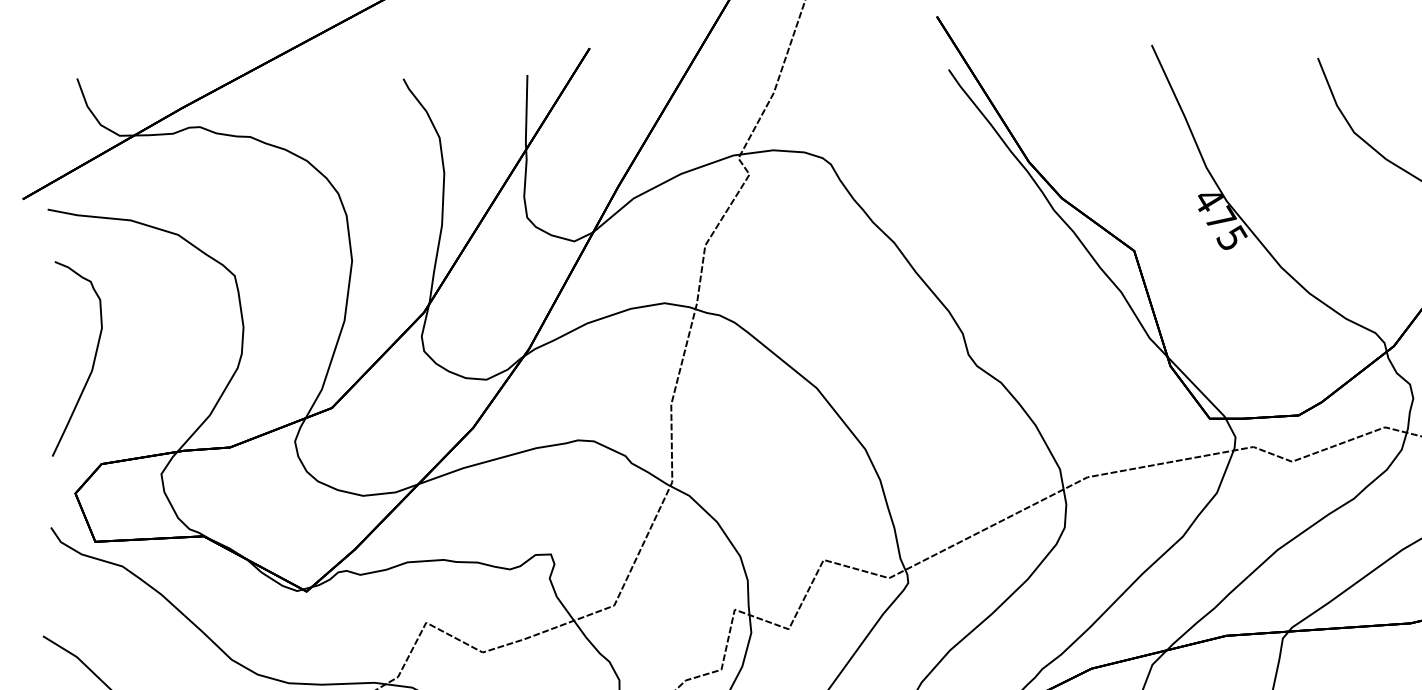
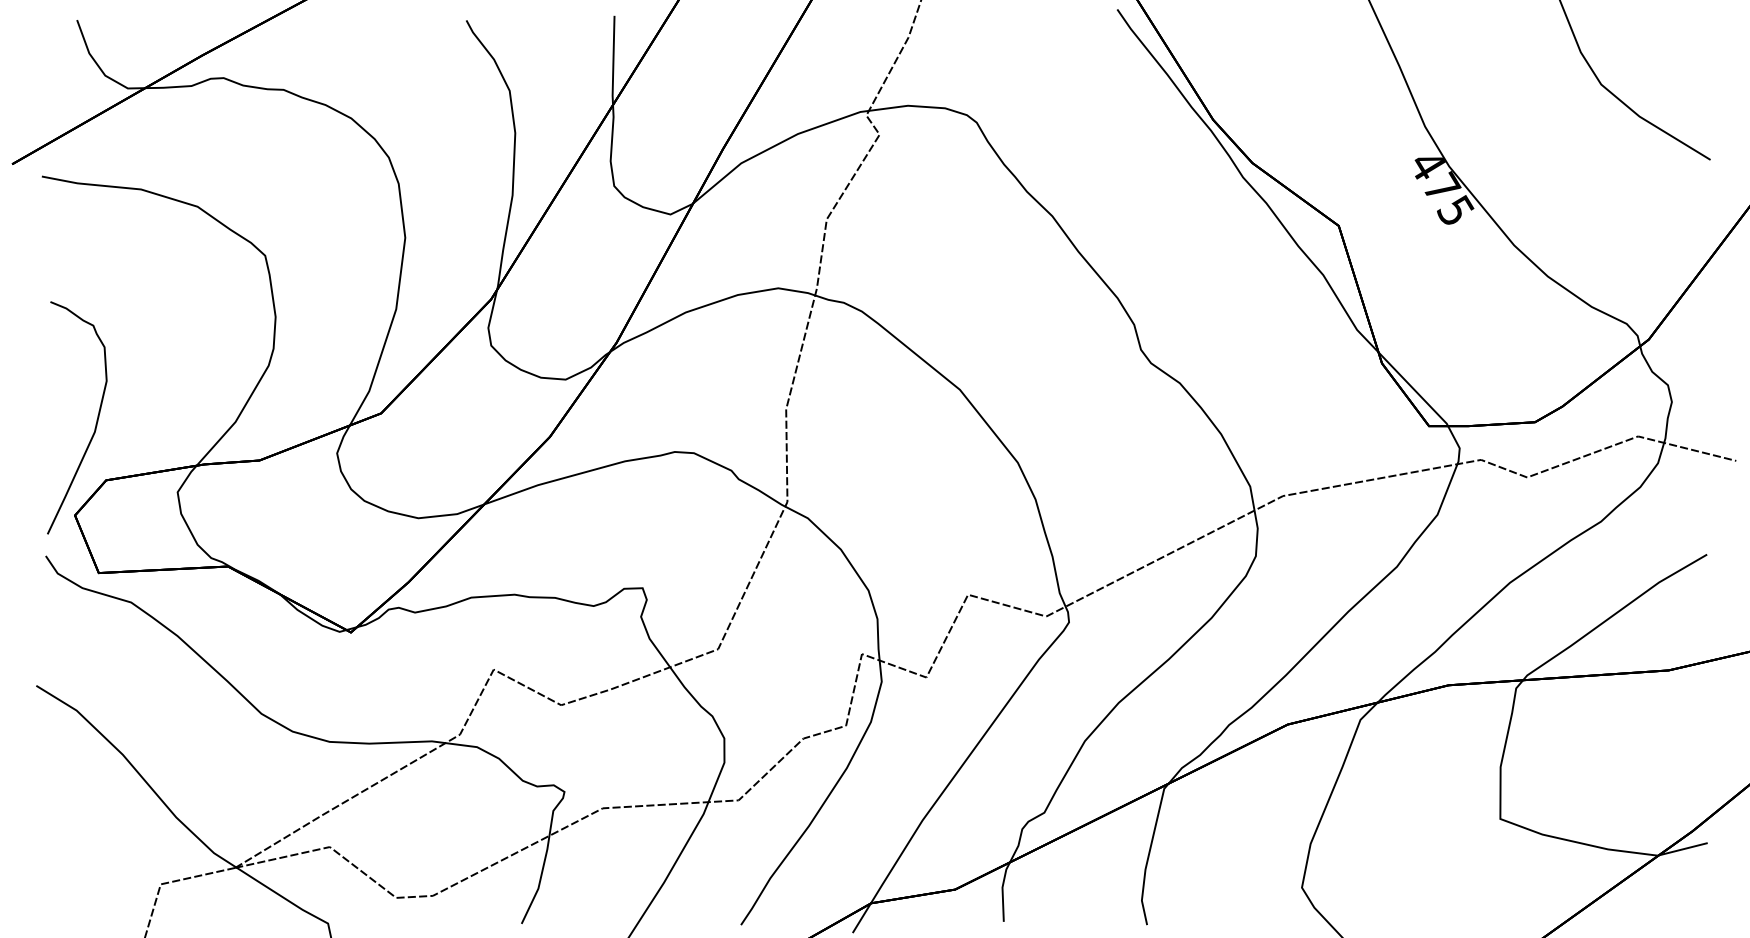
curve: (93, 360) -> (96, 419), moved

